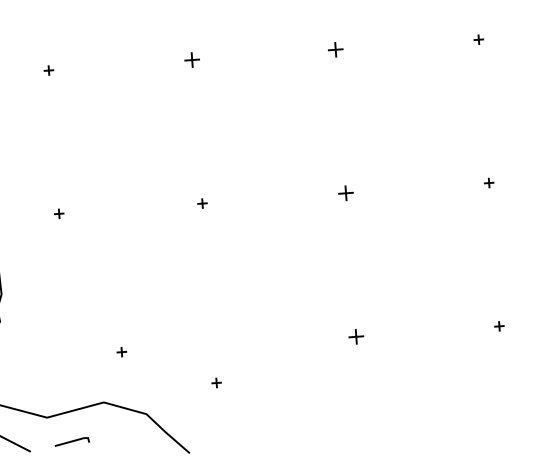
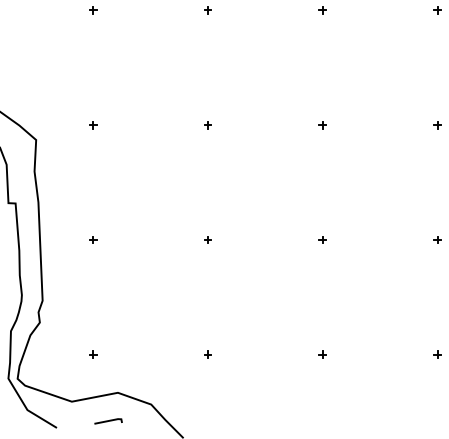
part: (335, 50) -> (322, 125), size x0.62
part: (191, 60) -> (207, 125), size x0.62
part: (345, 192) -> (322, 239), size x0.62
part: (355, 336) -> (322, 354), size x0.62
part: (122, 351) -> (93, 354), moved
part: (216, 382) -> (207, 354), moved
line: (72, 441) -> (108, 421), moved

